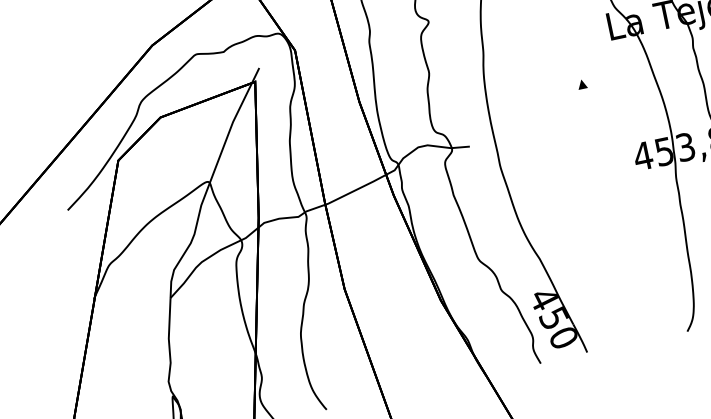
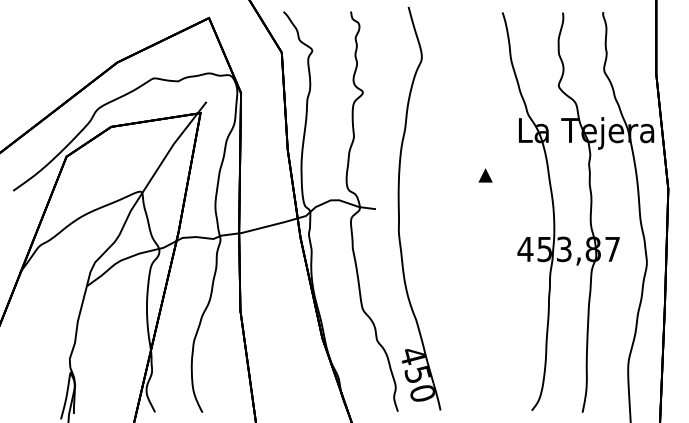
part: (582, 84) -> (485, 175), size x1.67

